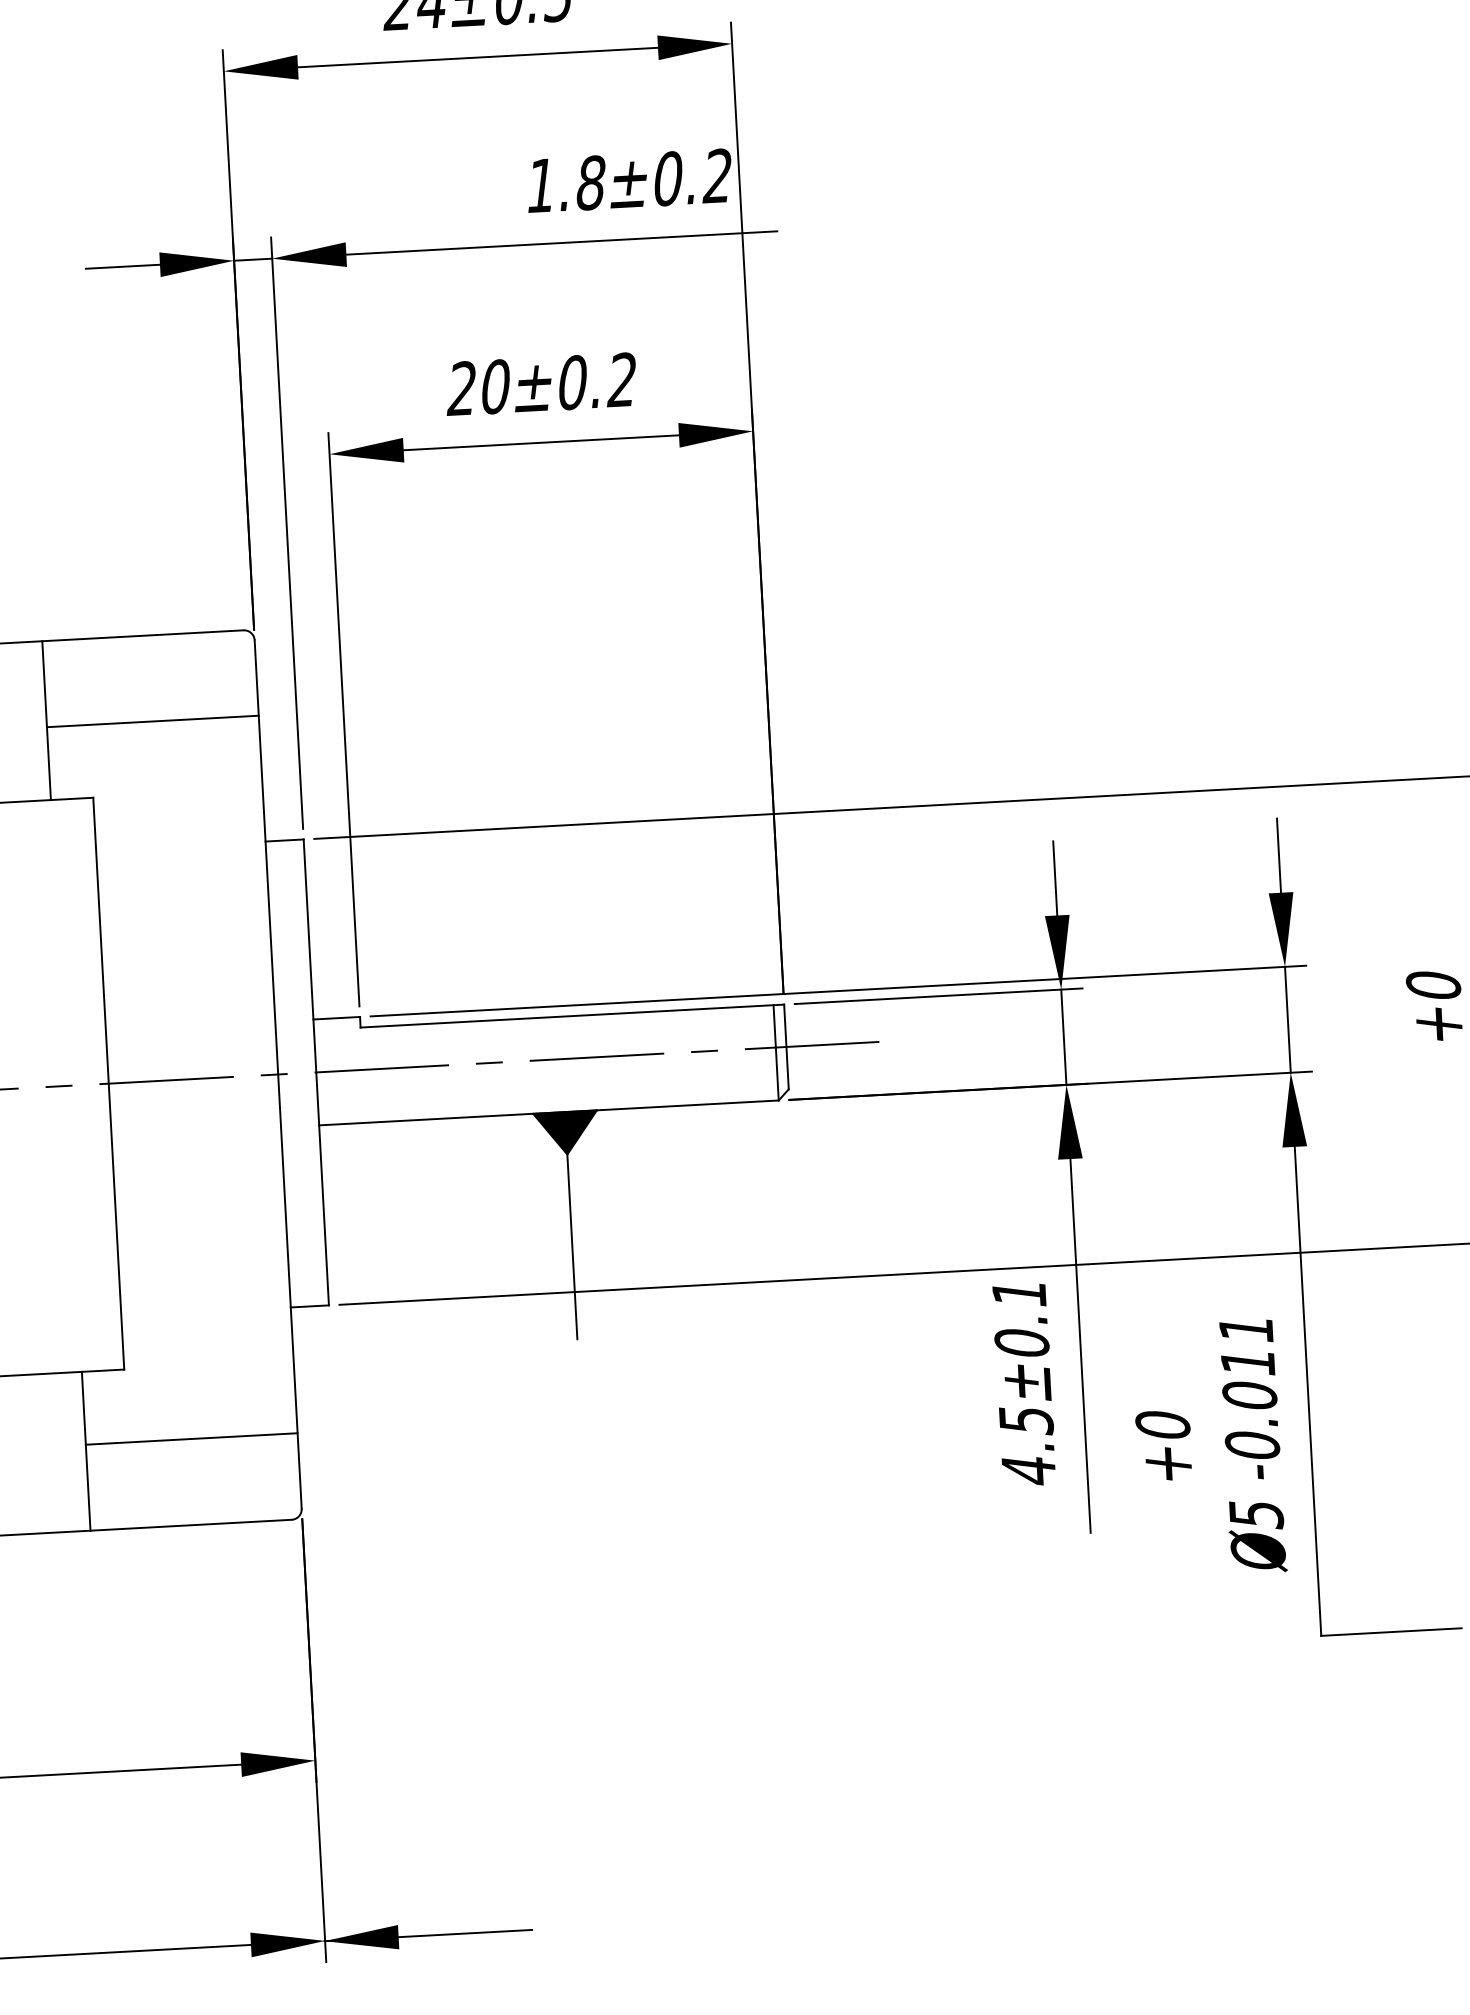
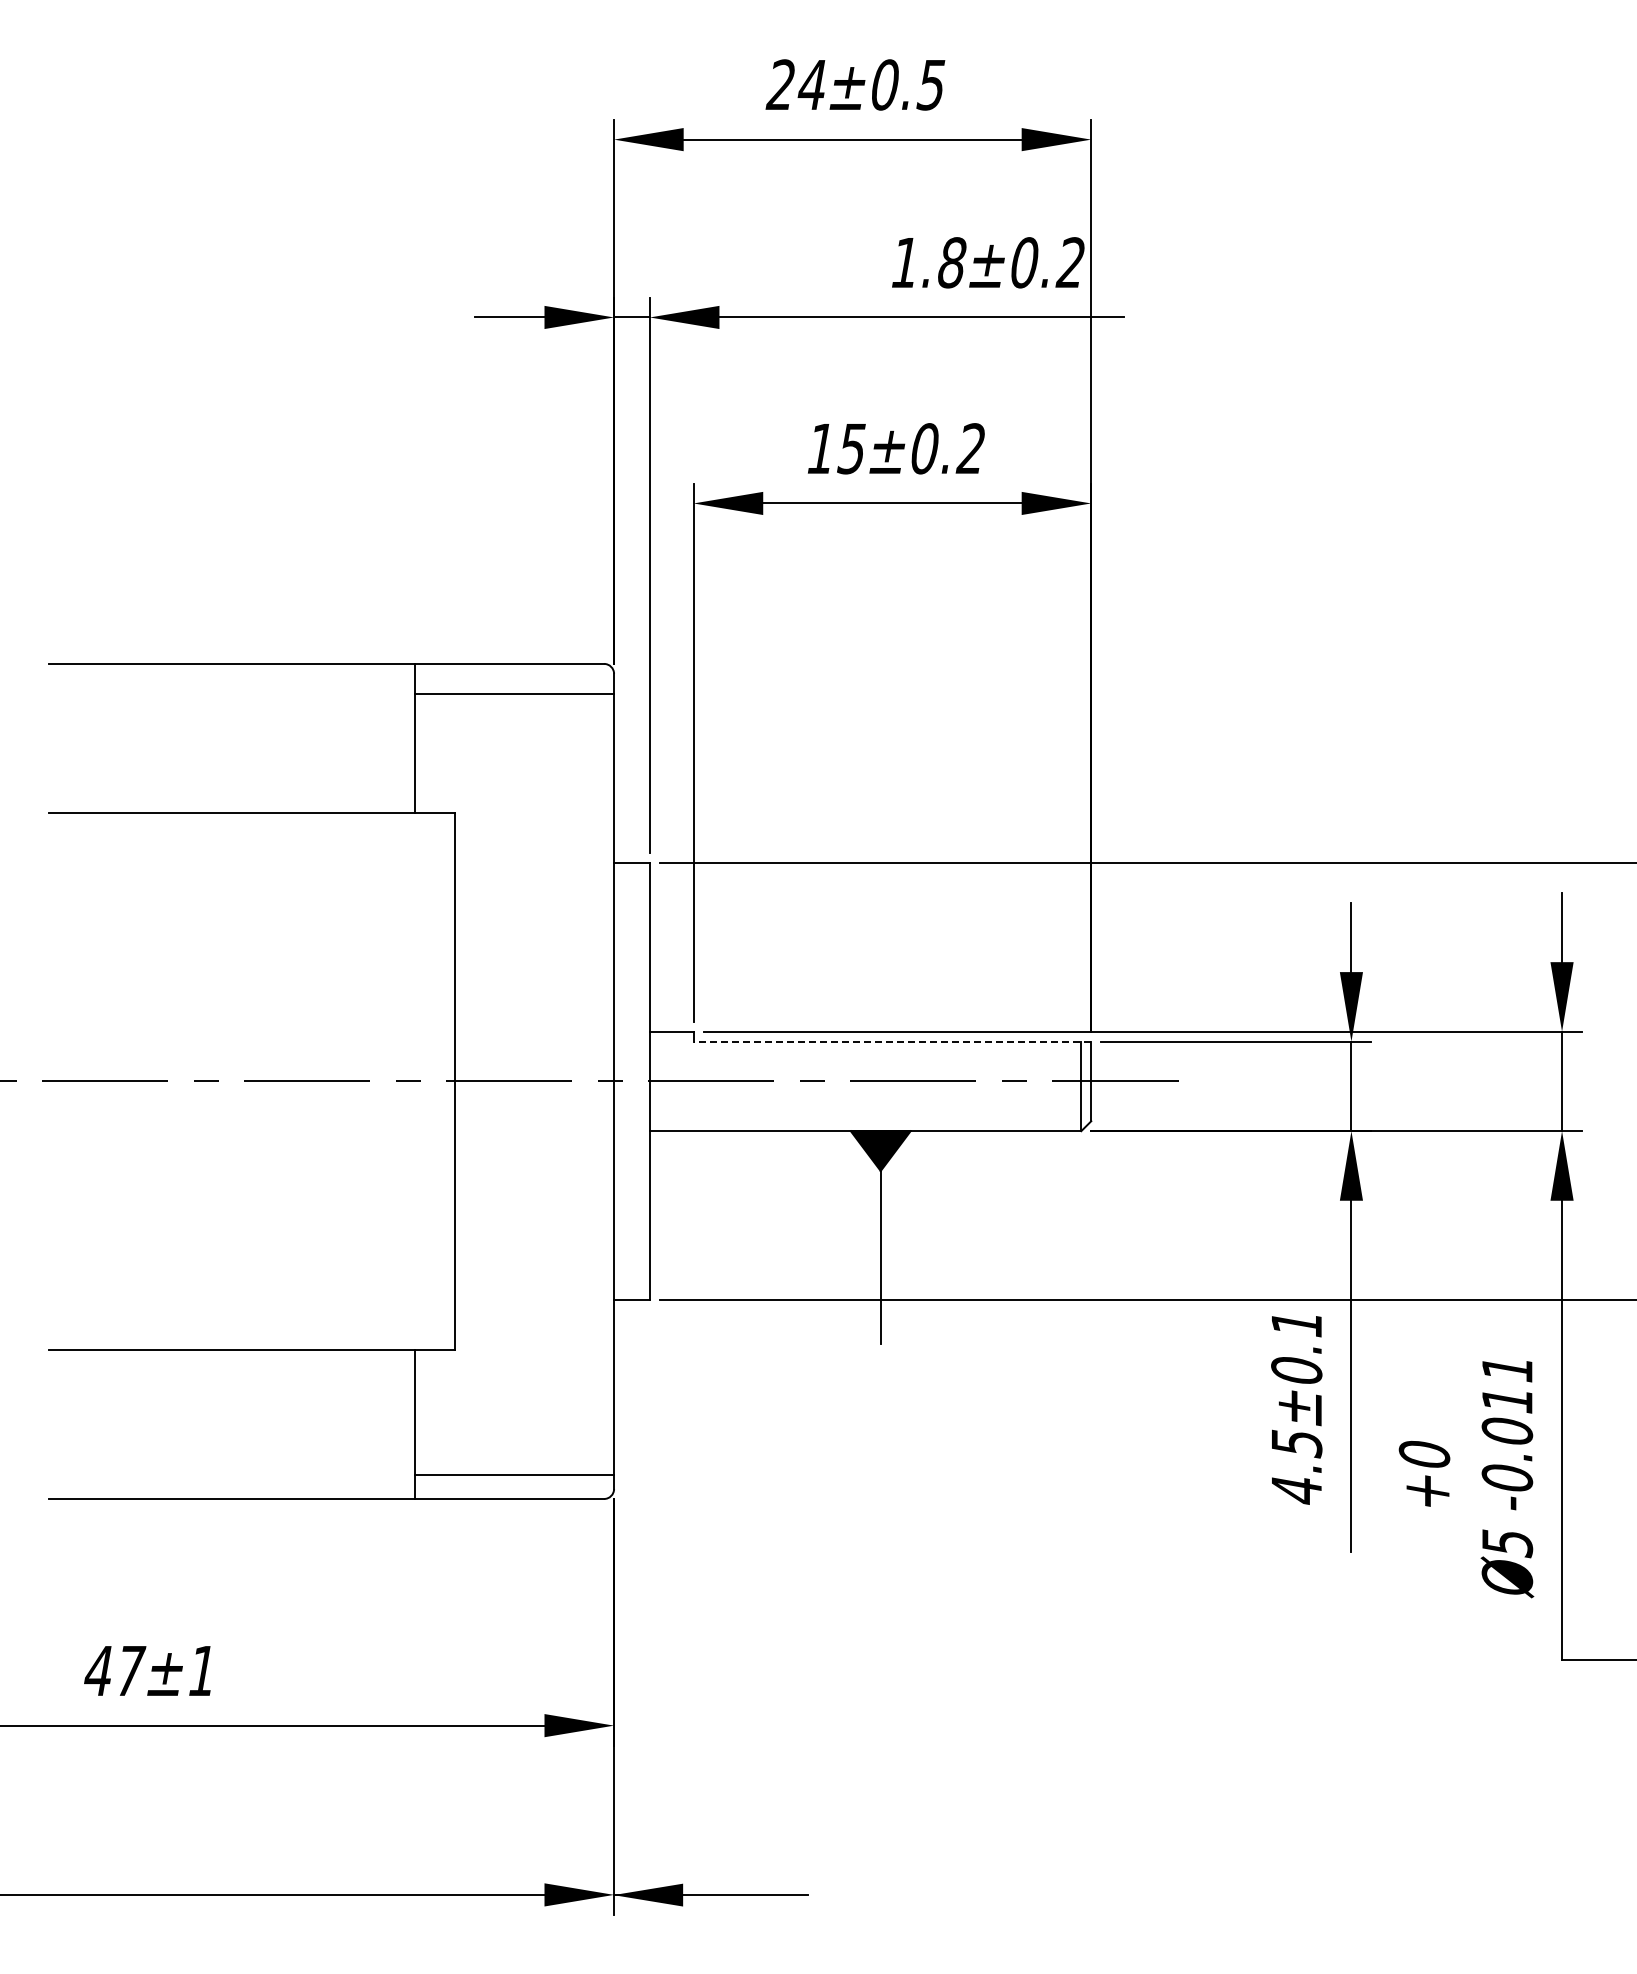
text: (477, 387) -> (835, 448), 20±0.2 -> 15±0.2
line: (152, 721) -> (514, 693), moved
line: (572, 1015) -> (892, 1041), solid -> dashed
line: (191, 1439) -> (514, 1475), moved

